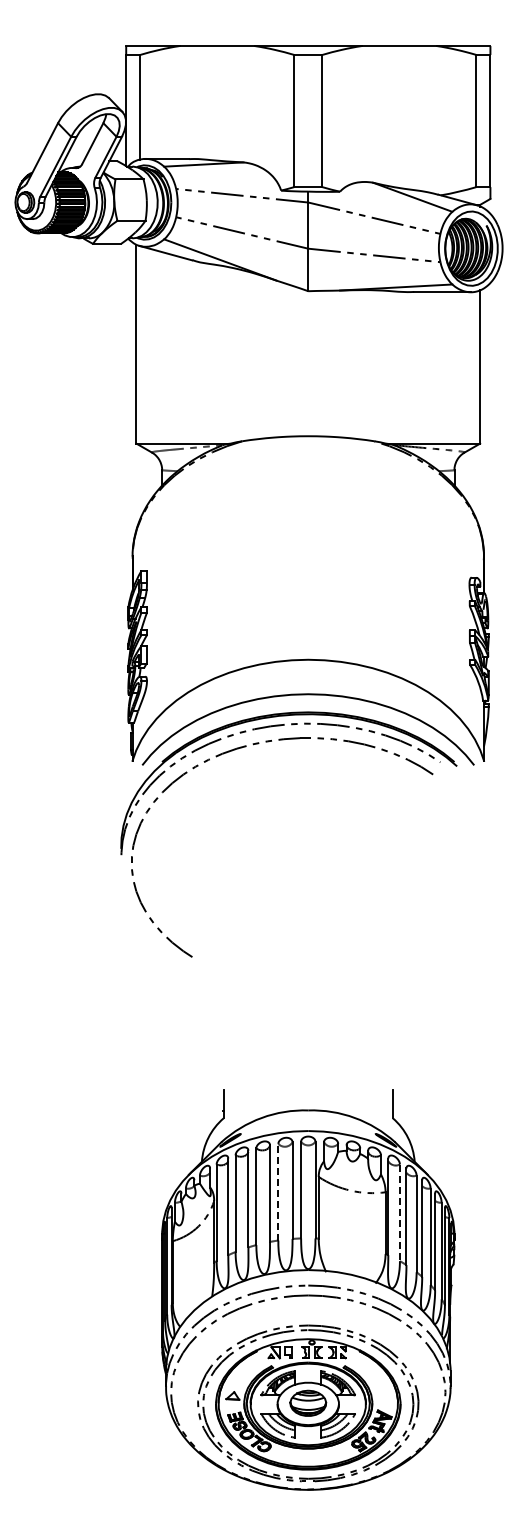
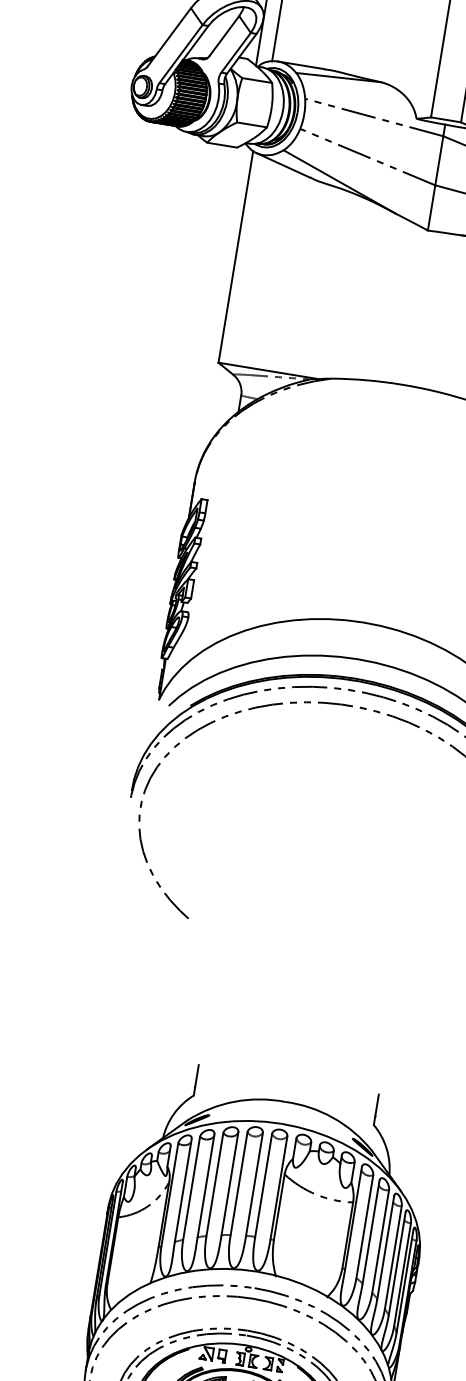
line: (278, 1191) -> (239, 1182), dashed -> solid
line: (399, 1213) -> (364, 1227), dashed -> solid

